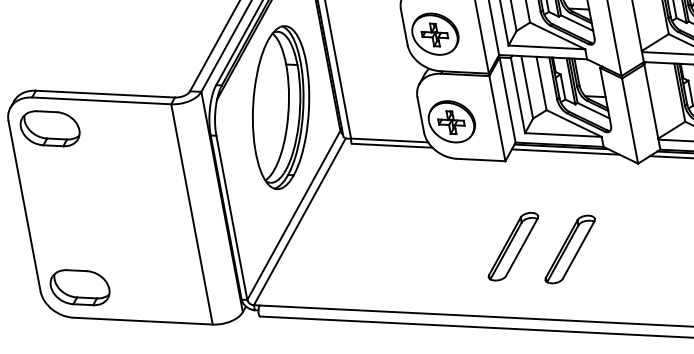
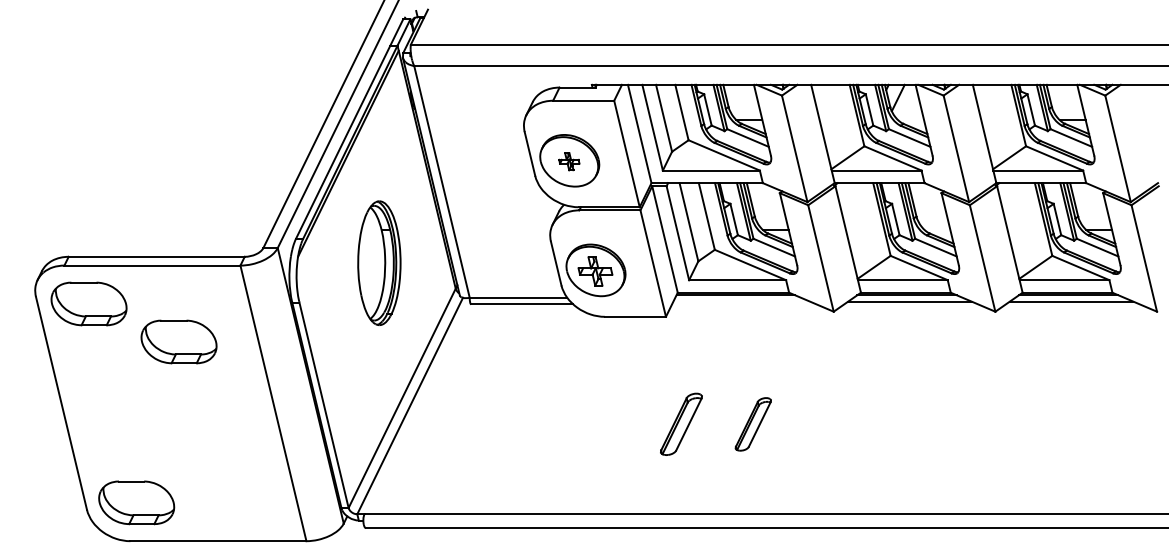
part: (435, 34) -> (569, 161), size x0.6
part: (281, 108) -> (379, 263), size x0.6
line: (565, 152) -> (741, 301), removed
part: (119, 161) -> (178, 341), added
part: (513, 246) -> (681, 424), size x0.7
part: (570, 249) -> (753, 424), size x0.6

